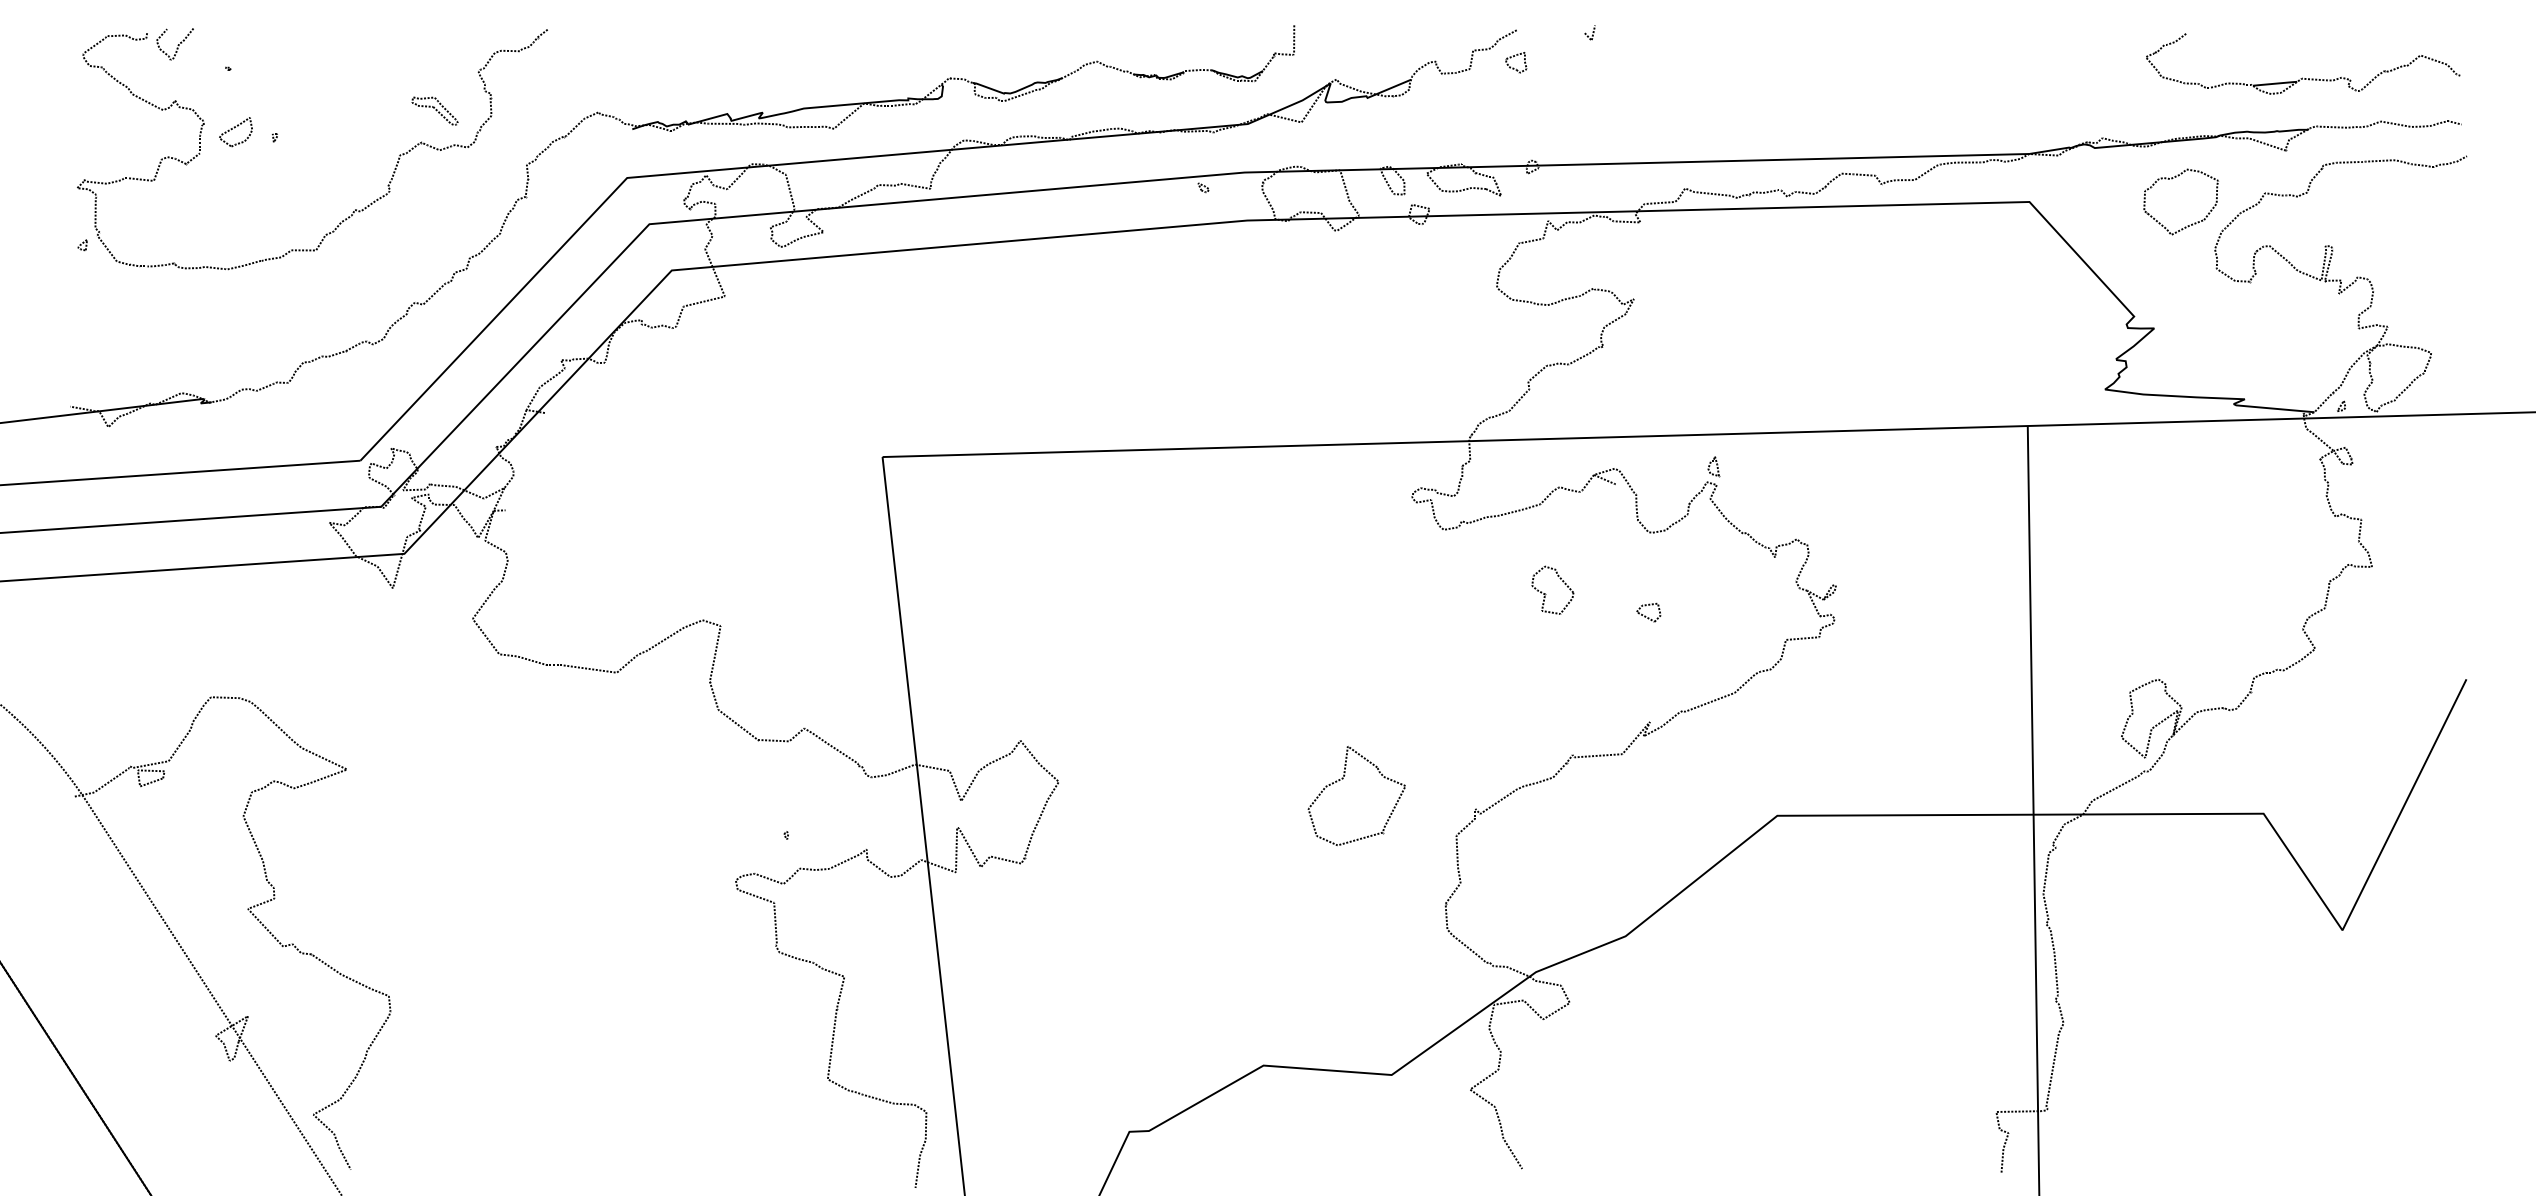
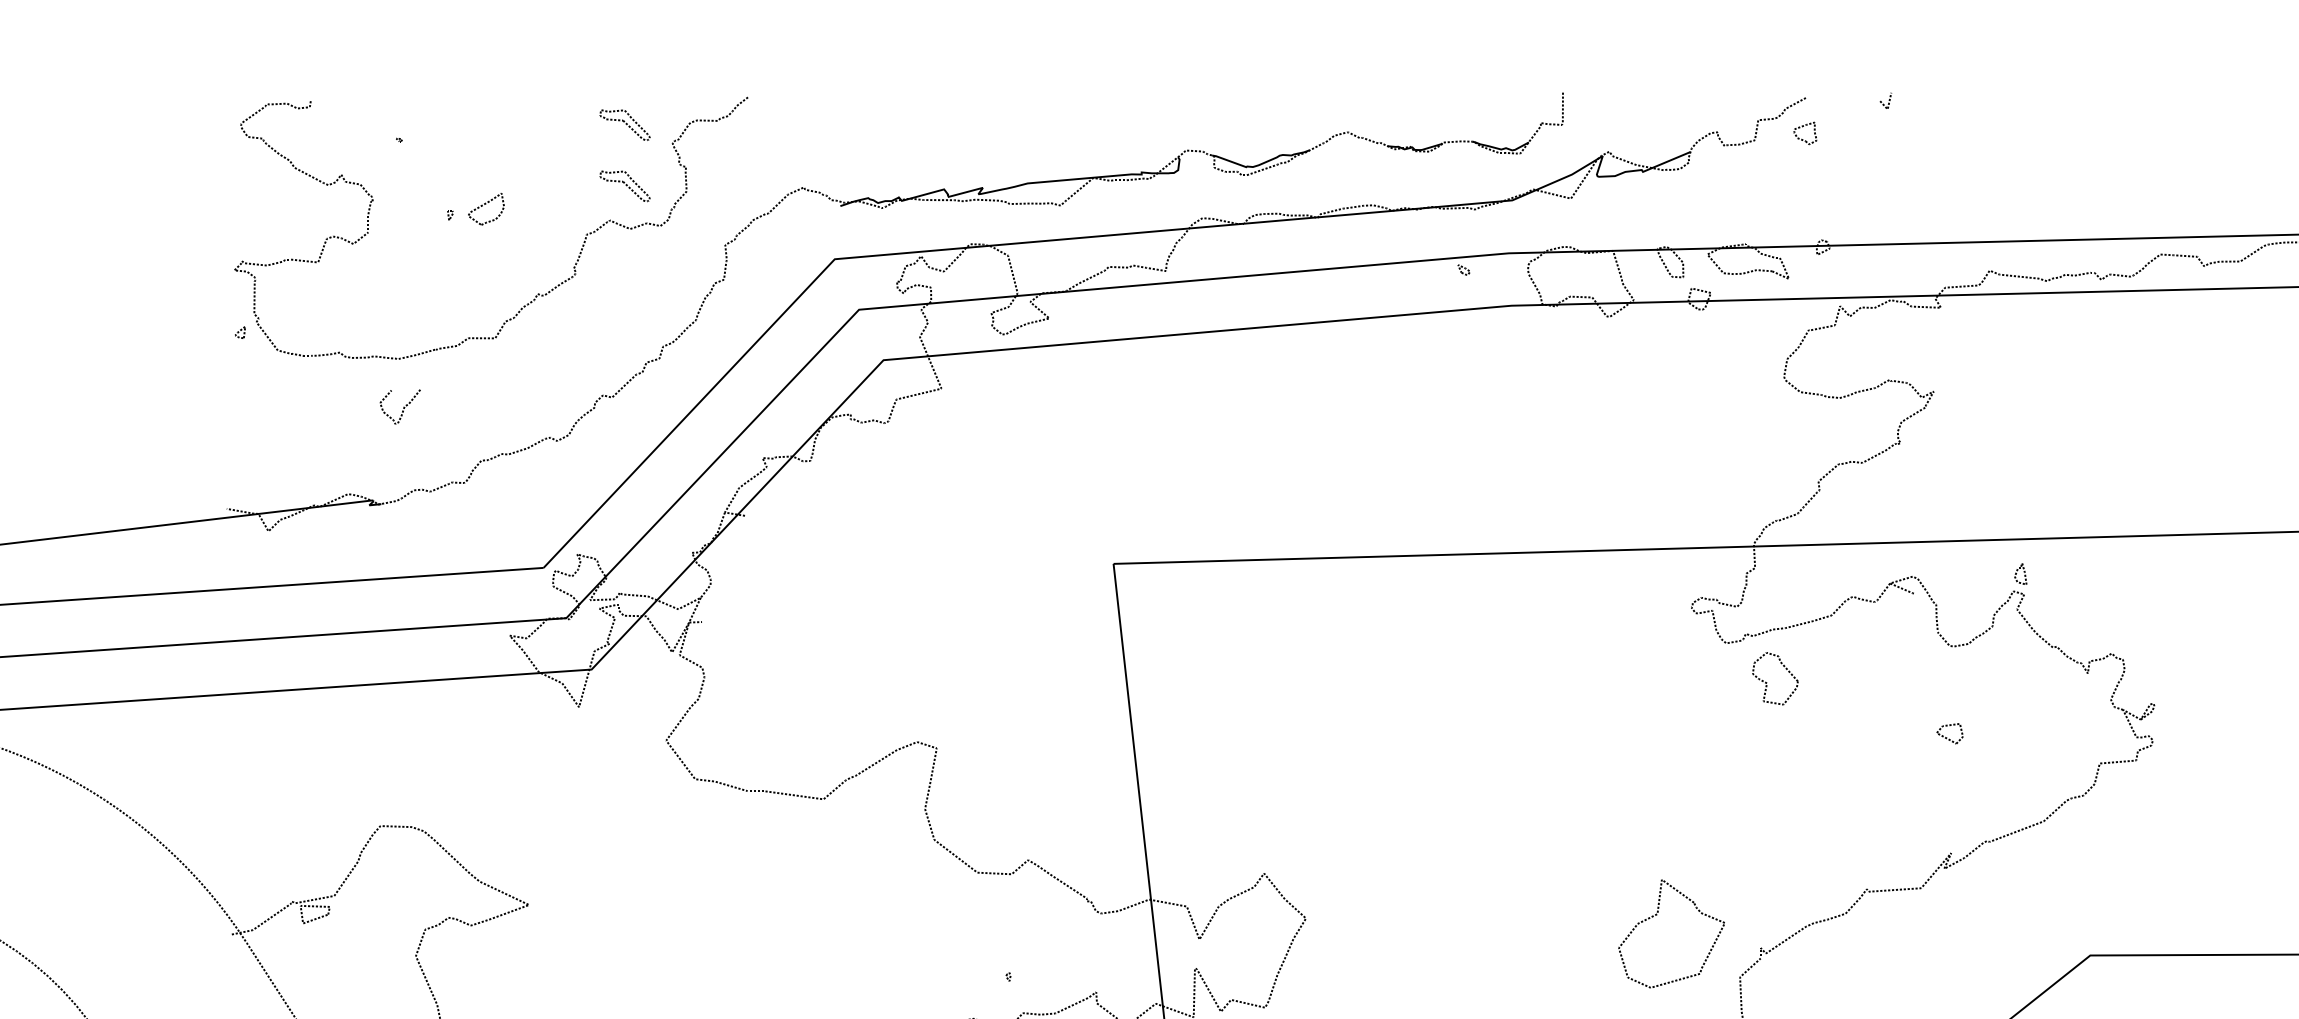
curve: (177, 45) -> (402, 408), moved
part: (434, 54) -> (624, 124), added
part: (235, 132) -> (485, 209), moved
part: (1546, 594) -> (1768, 683), moved
part: (1343, 779) -> (1657, 915), moved

